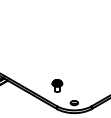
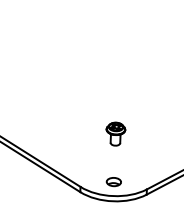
part: (57, 85) -> (116, 133), moved

